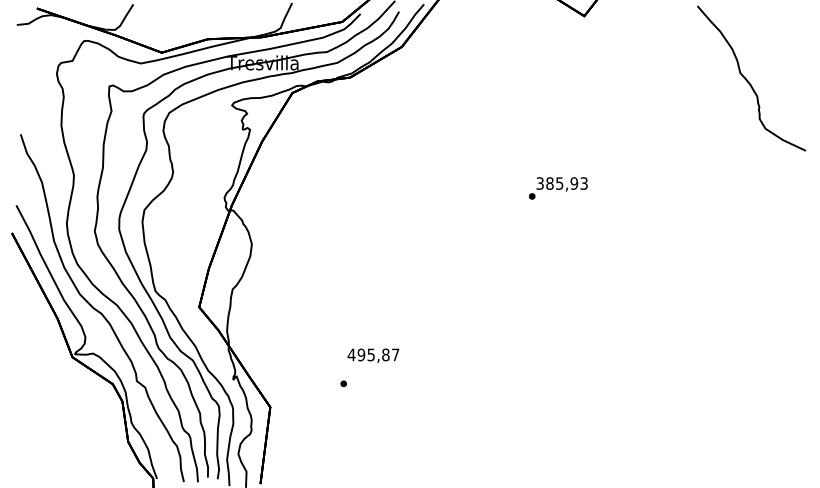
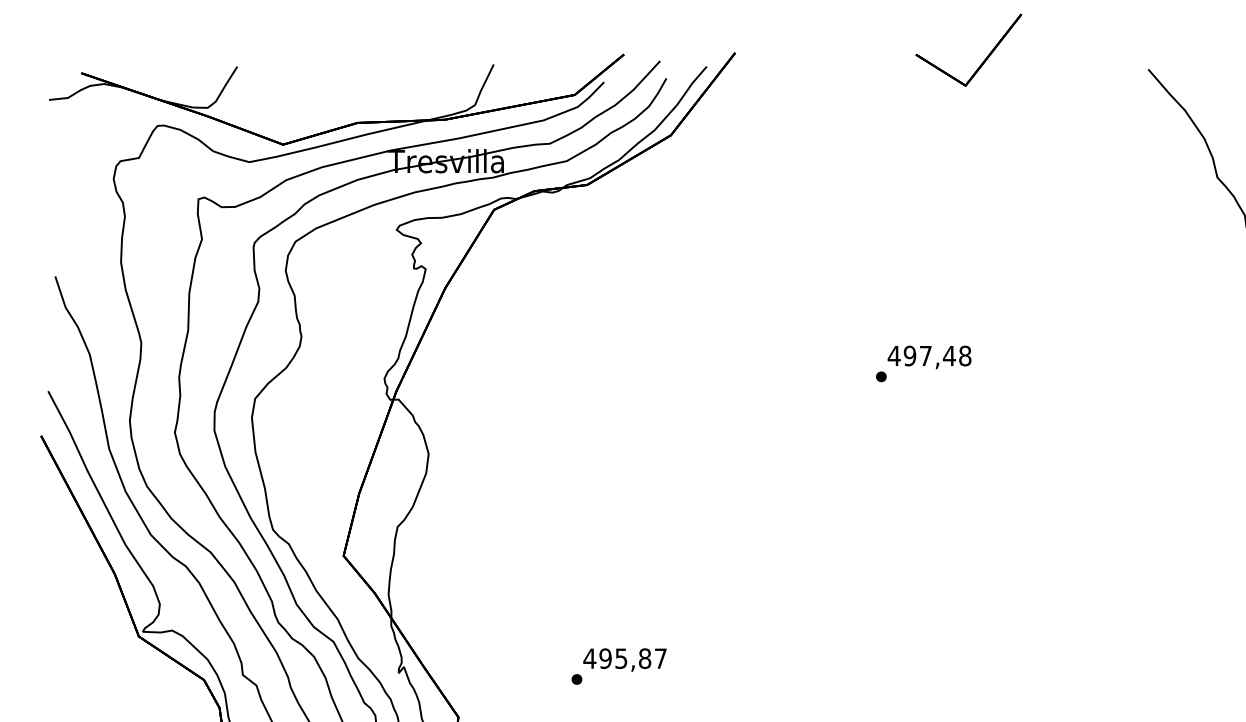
text: (561, 183) -> (928, 355), 385,93 -> 497,48
text: (373, 355) -> (625, 659), moved

